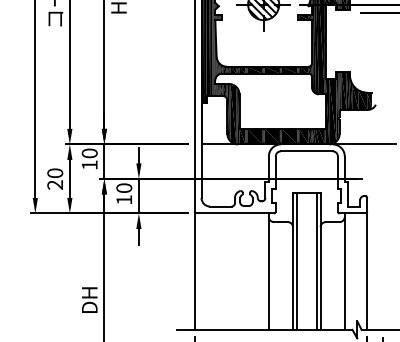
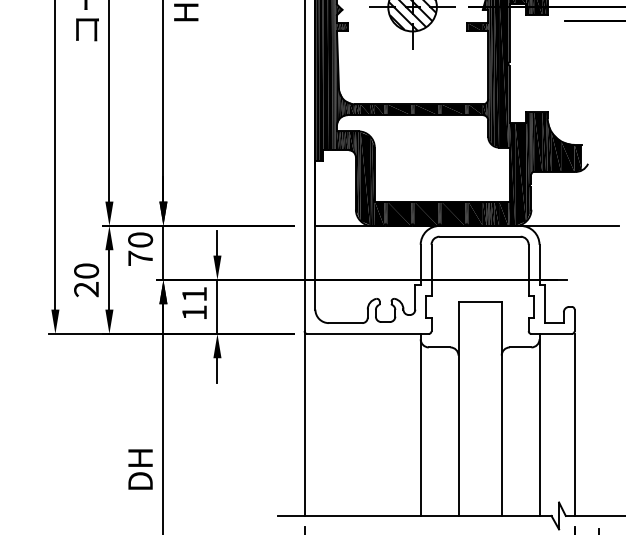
text: (89, 164) -> (140, 257), 10 -> 70
text: (124, 187) -> (194, 293), 10 -> 11
line: (297, 260) -> (465, 407), removed
line: (316, 260) -> (495, 407), removed

